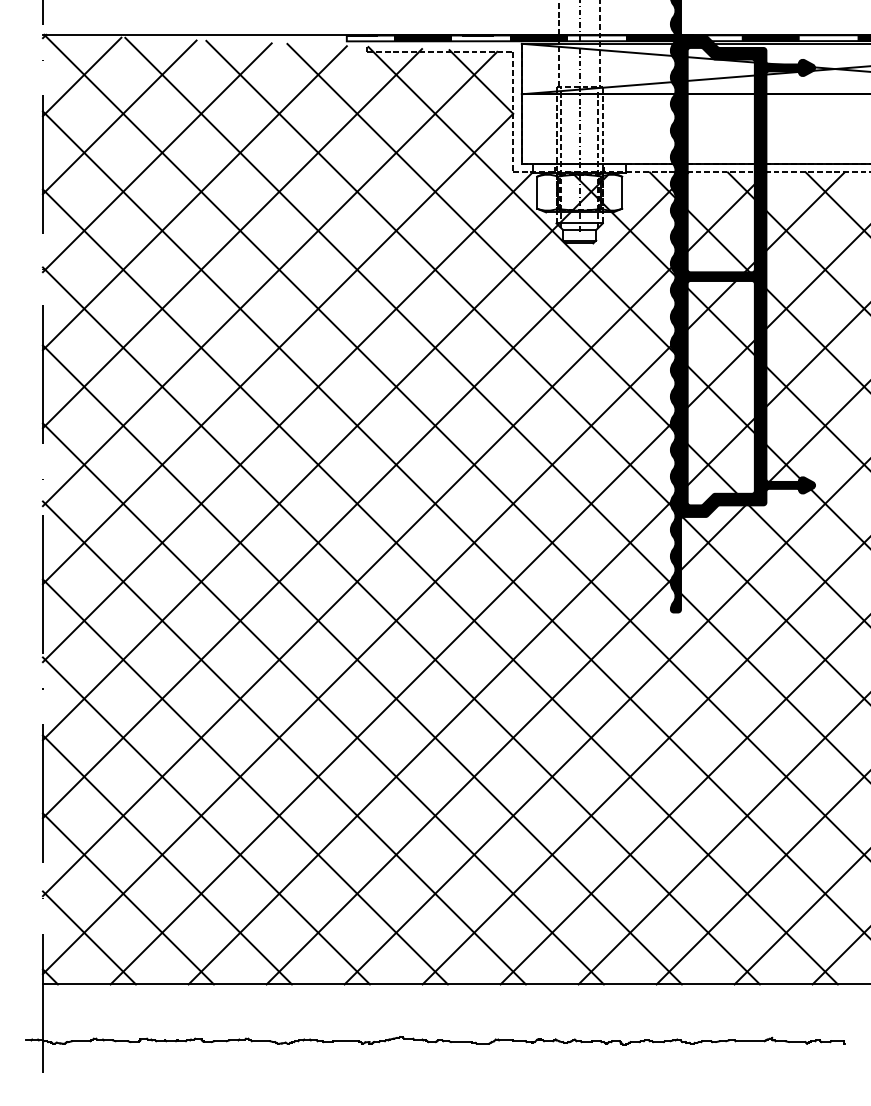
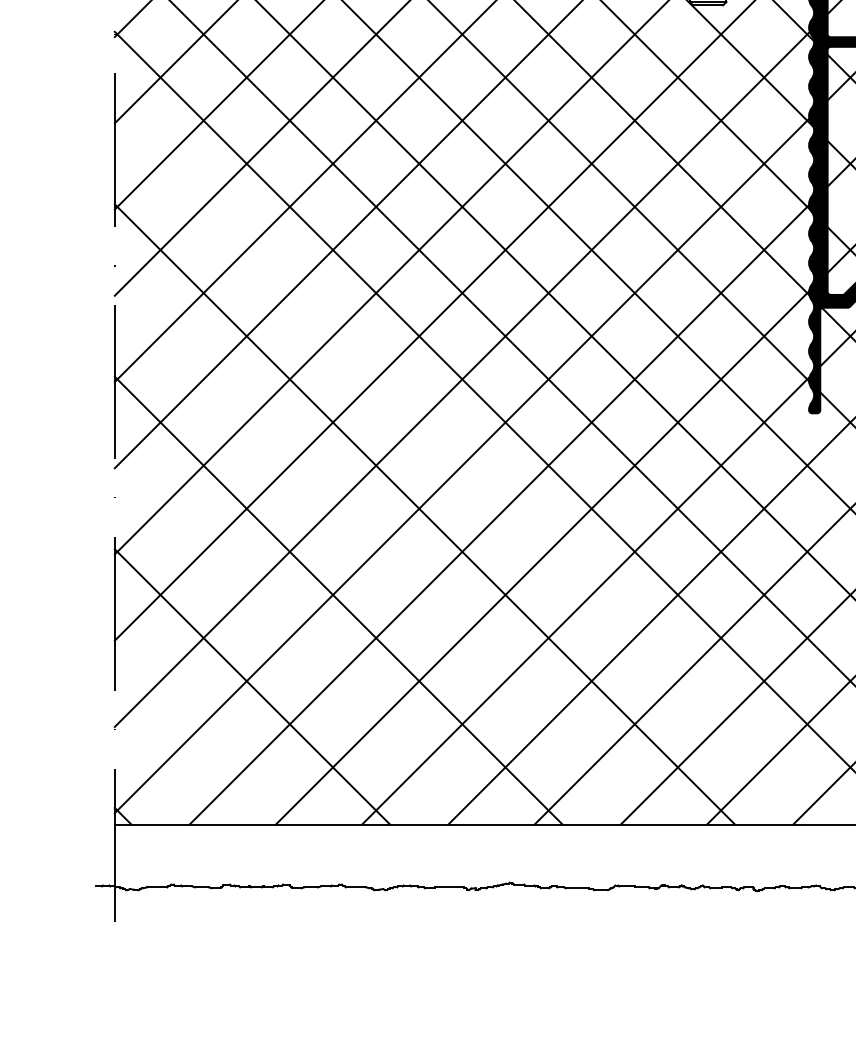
line: (361, 664) -> (467, 470), removed
line: (283, 742) -> (380, 557), removed
line: (205, 820) -> (294, 643), removed
line: (127, 898) -> (208, 729), removed
line: (88, 937) -> (165, 772), removed

